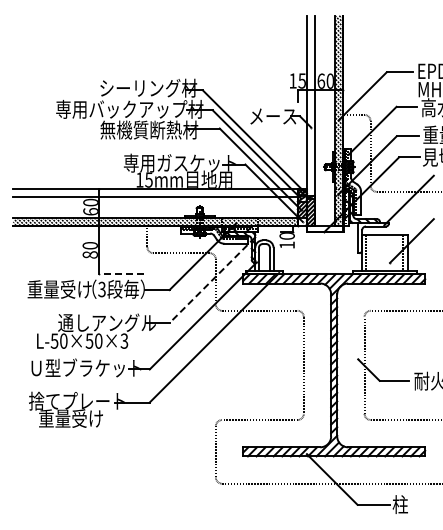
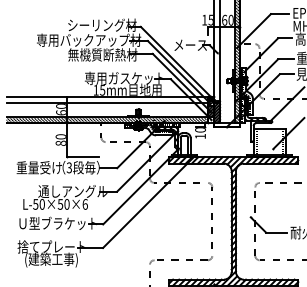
line: (121, 274) -> (83, 157), dashed -> solid
line: (212, 280) -> (147, 161), dashed -> solid
text: (124, 340) -> (85, 203), L-50×50×3 -> L-50×50×6
text: (76, 419) -> (51, 259), 重量受け -> (建築工事)

